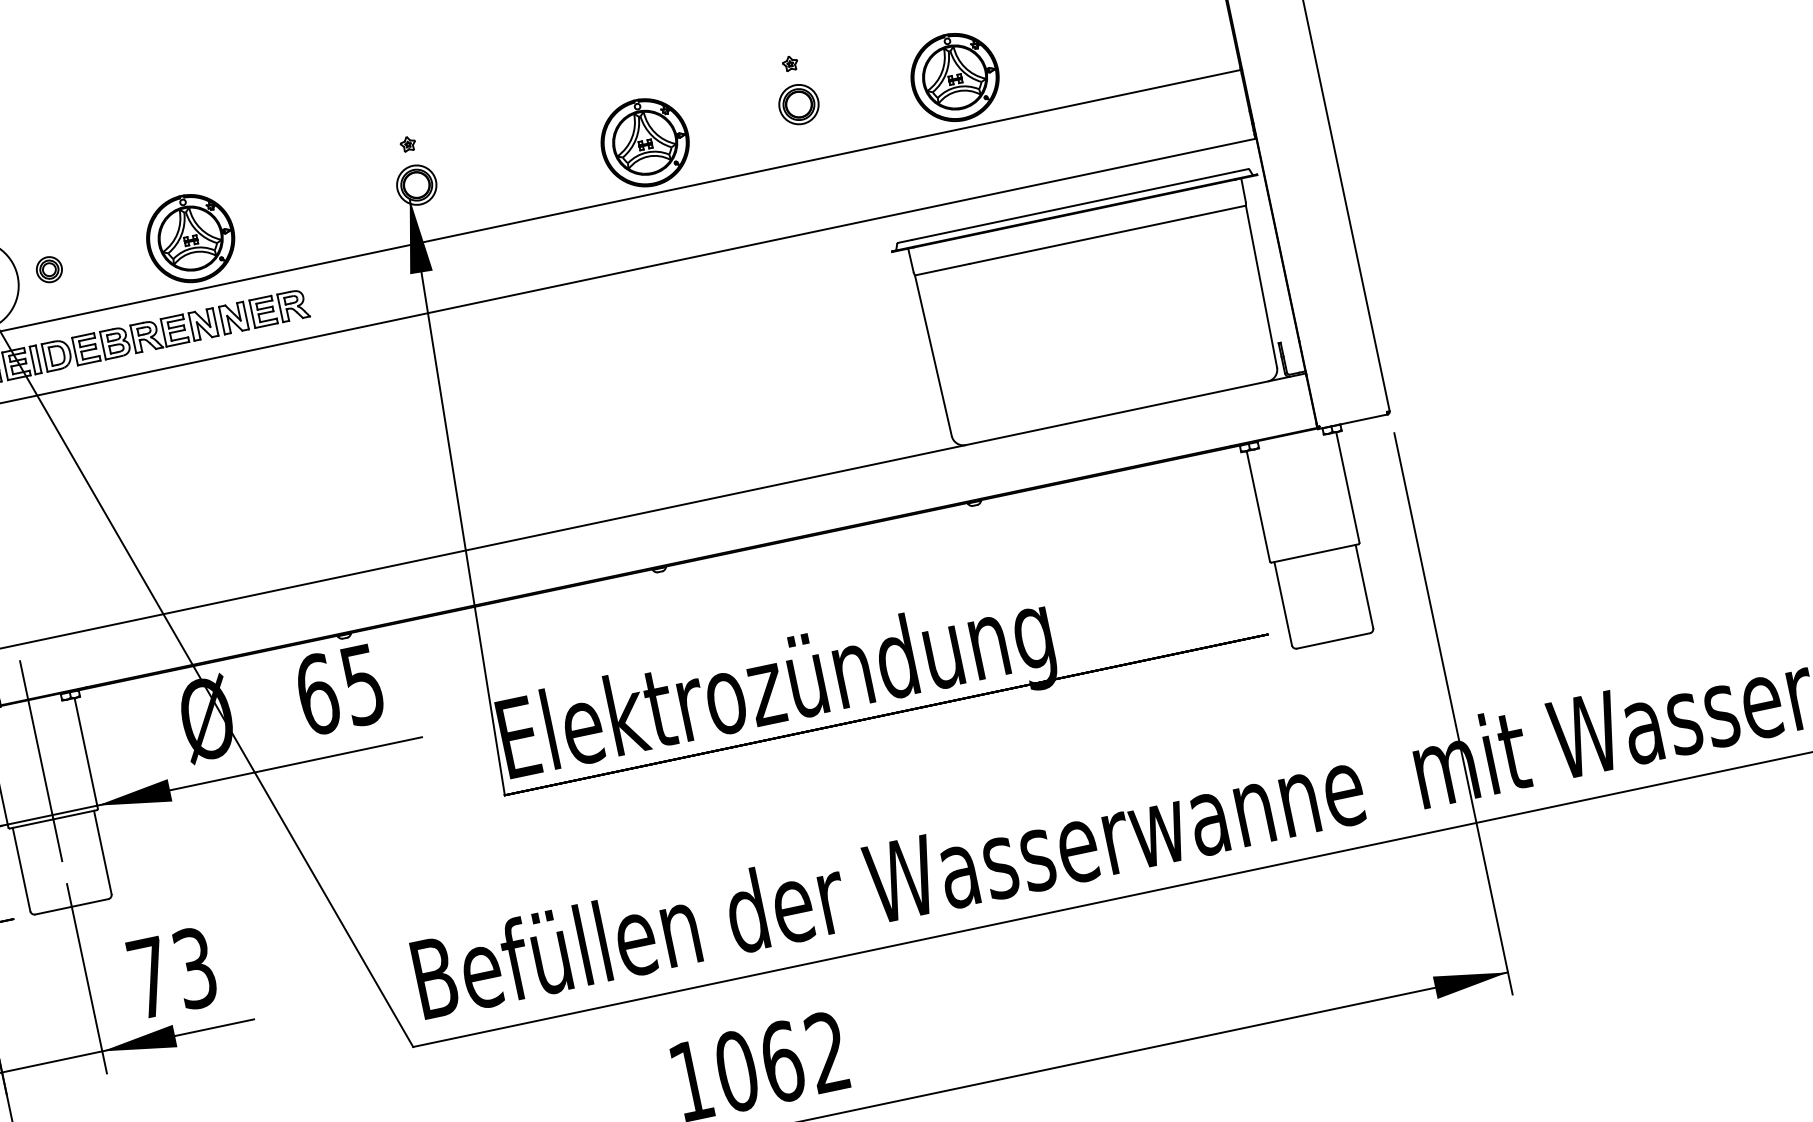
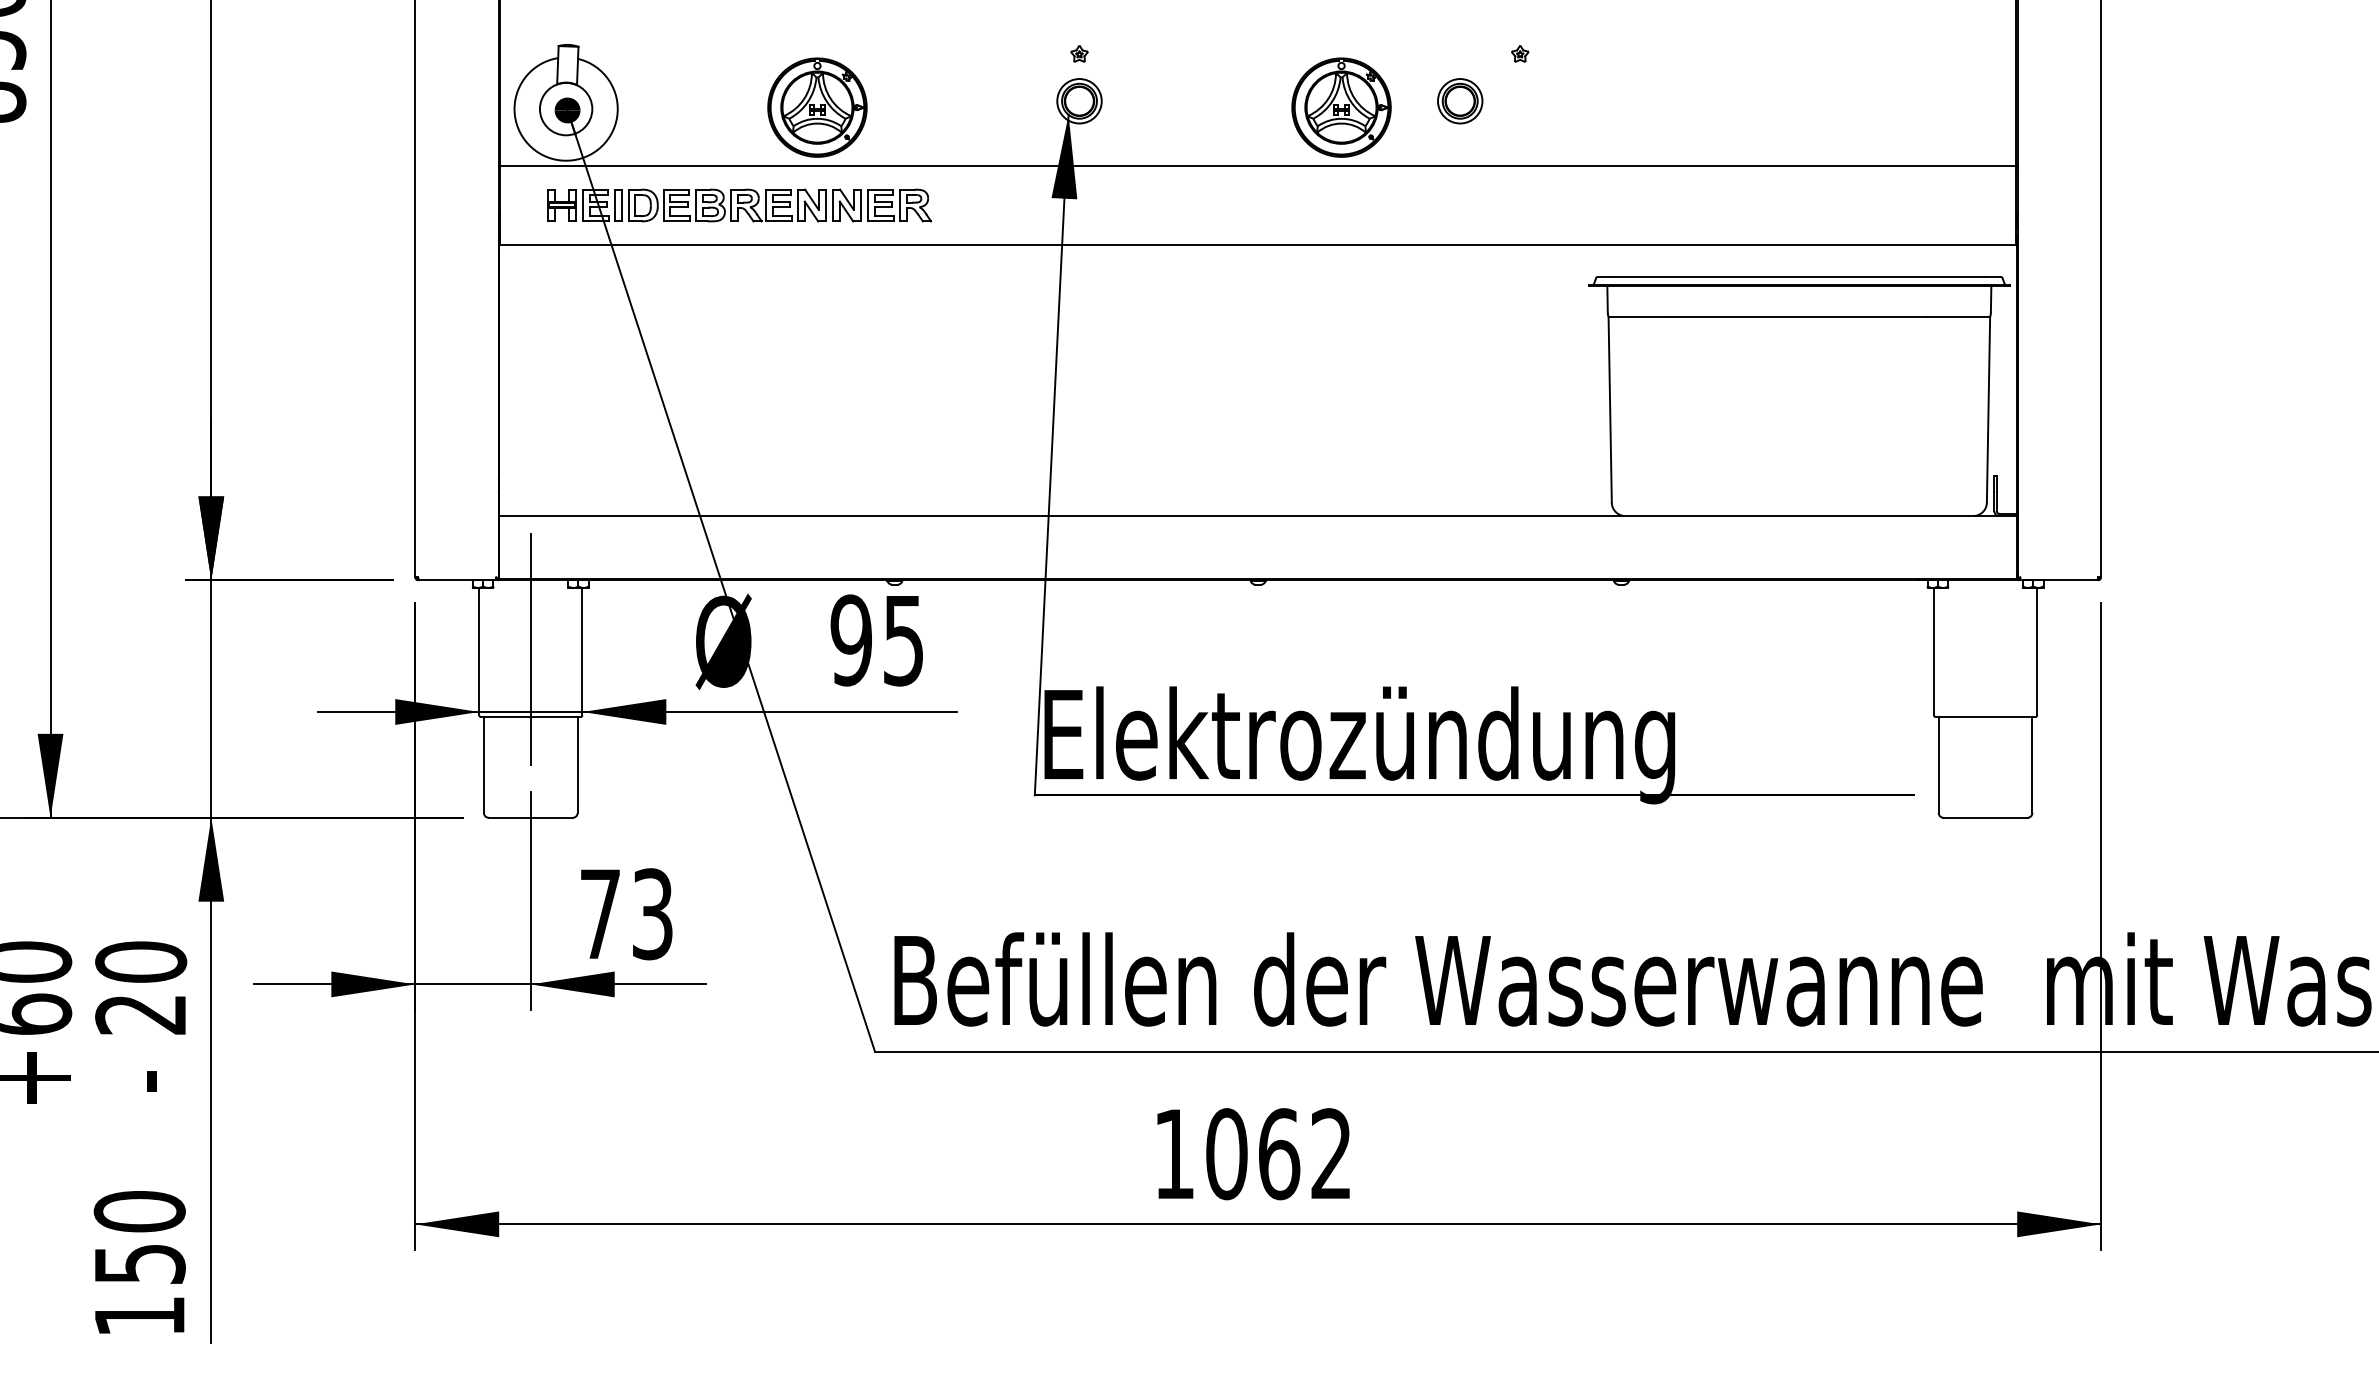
part: (954, 77) -> (1698, 107), removed
part: (799, 104) -> (1460, 101), moved
part: (49, 269) -> (654, 109), removed
text: (317, 694) -> (851, 640), 65 -> 95

